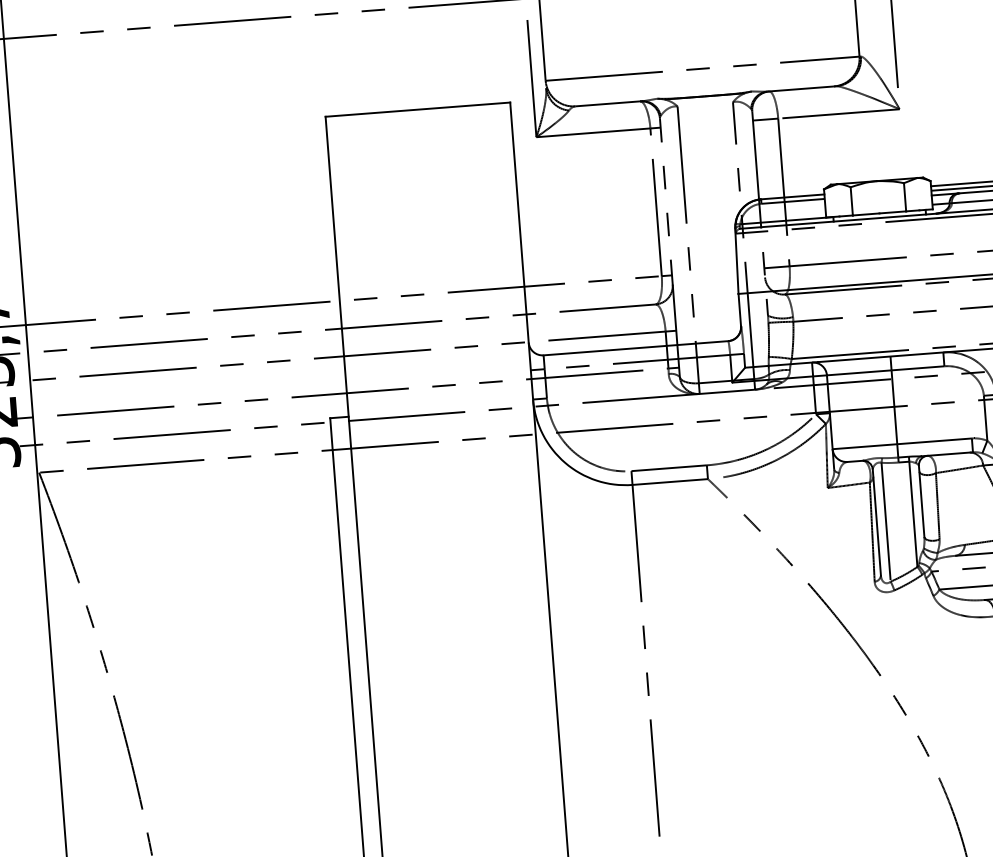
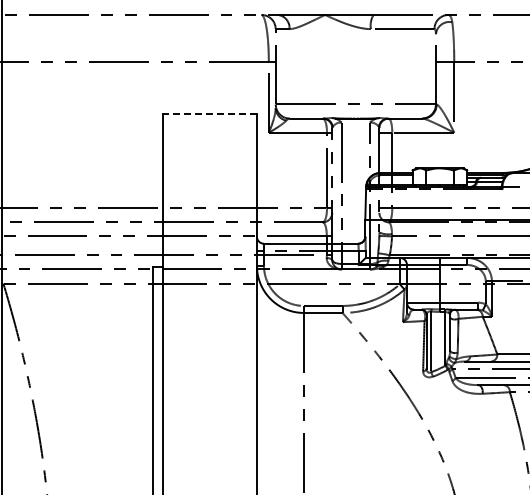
line: (417, 110) -> (209, 114), solid -> dashed

